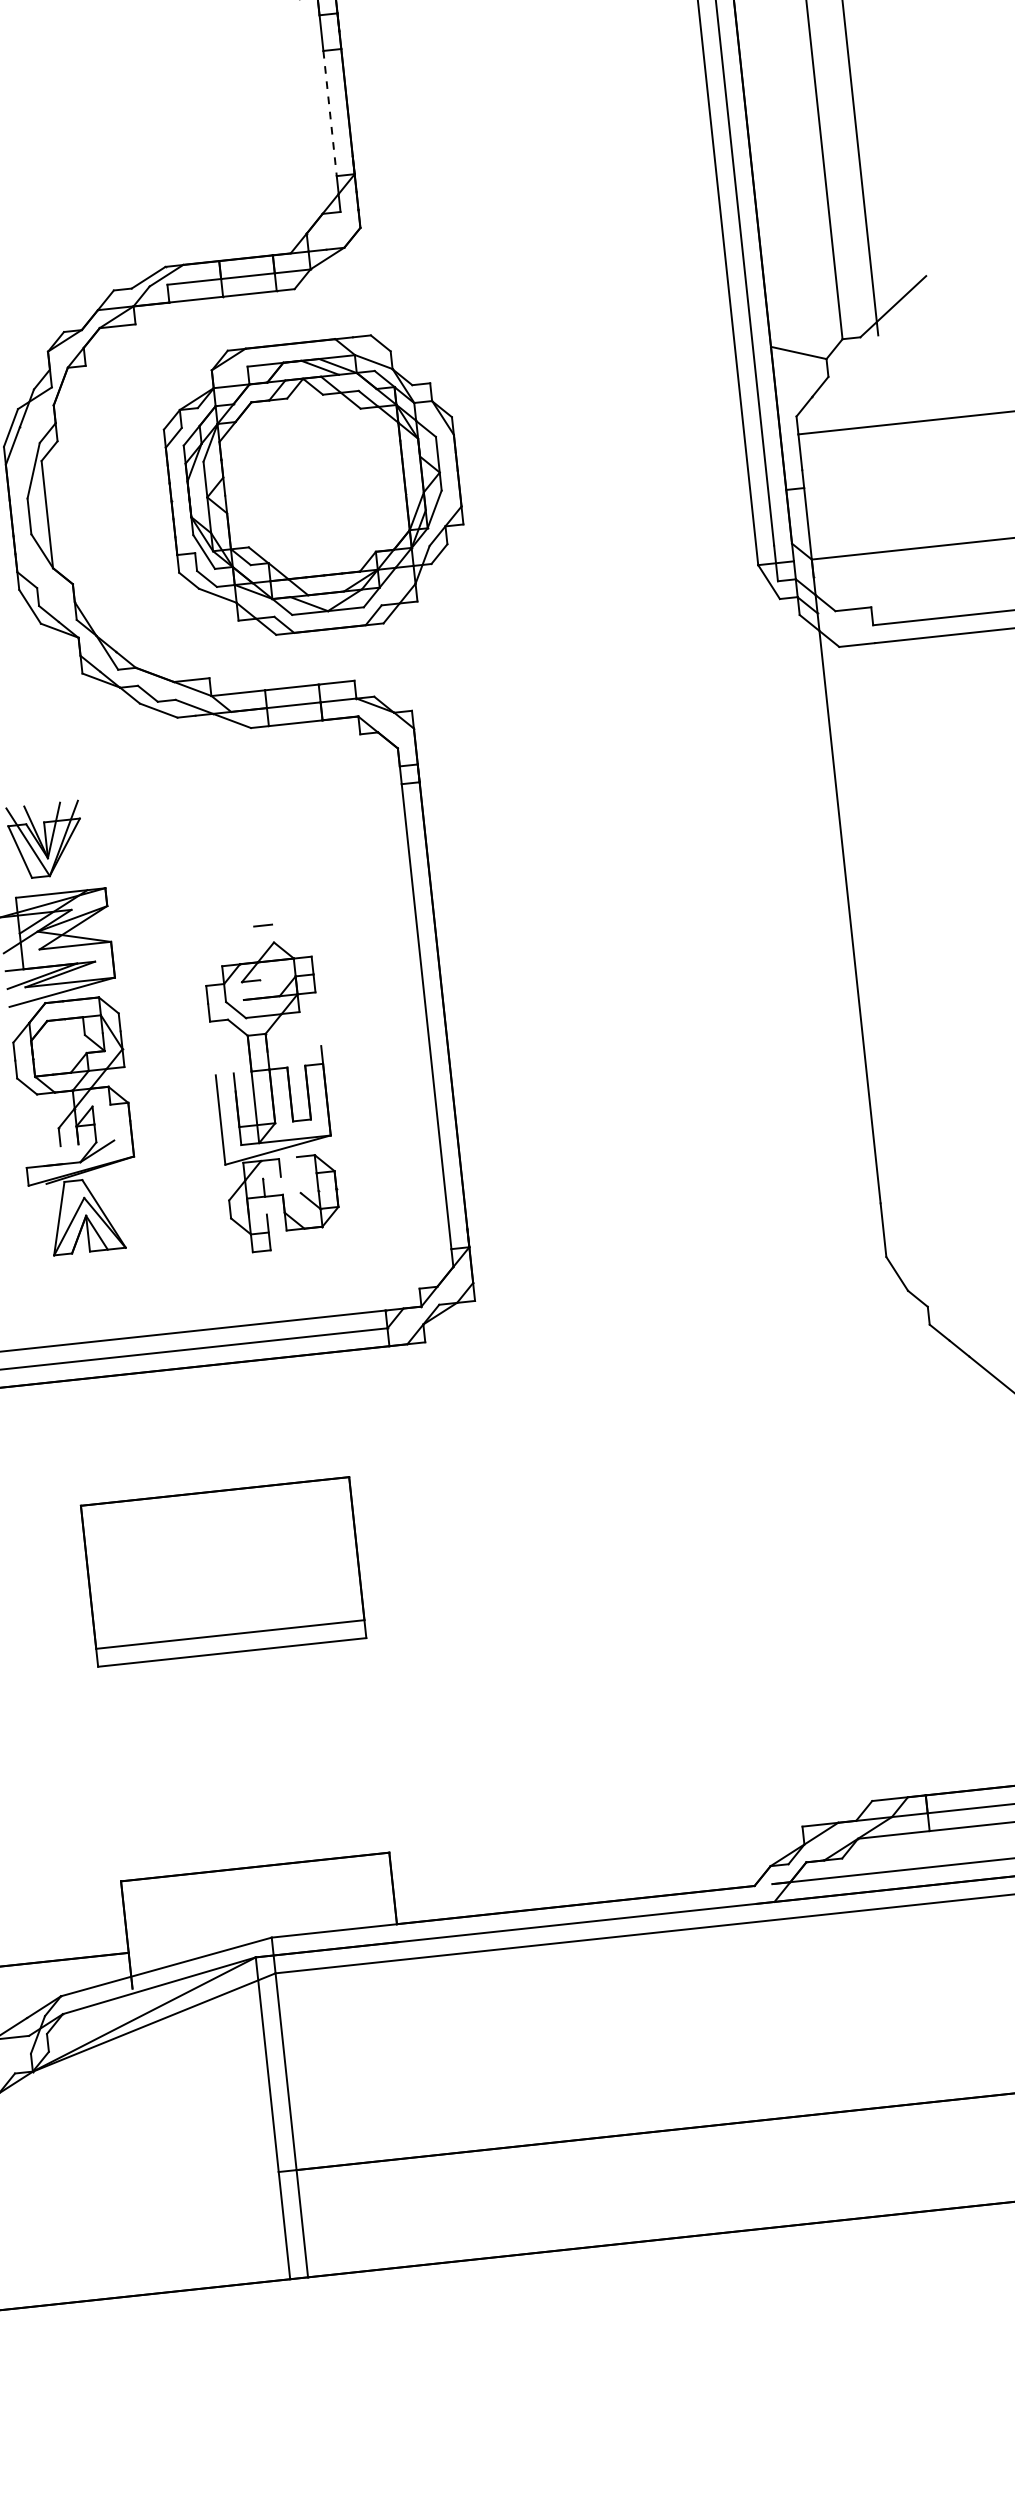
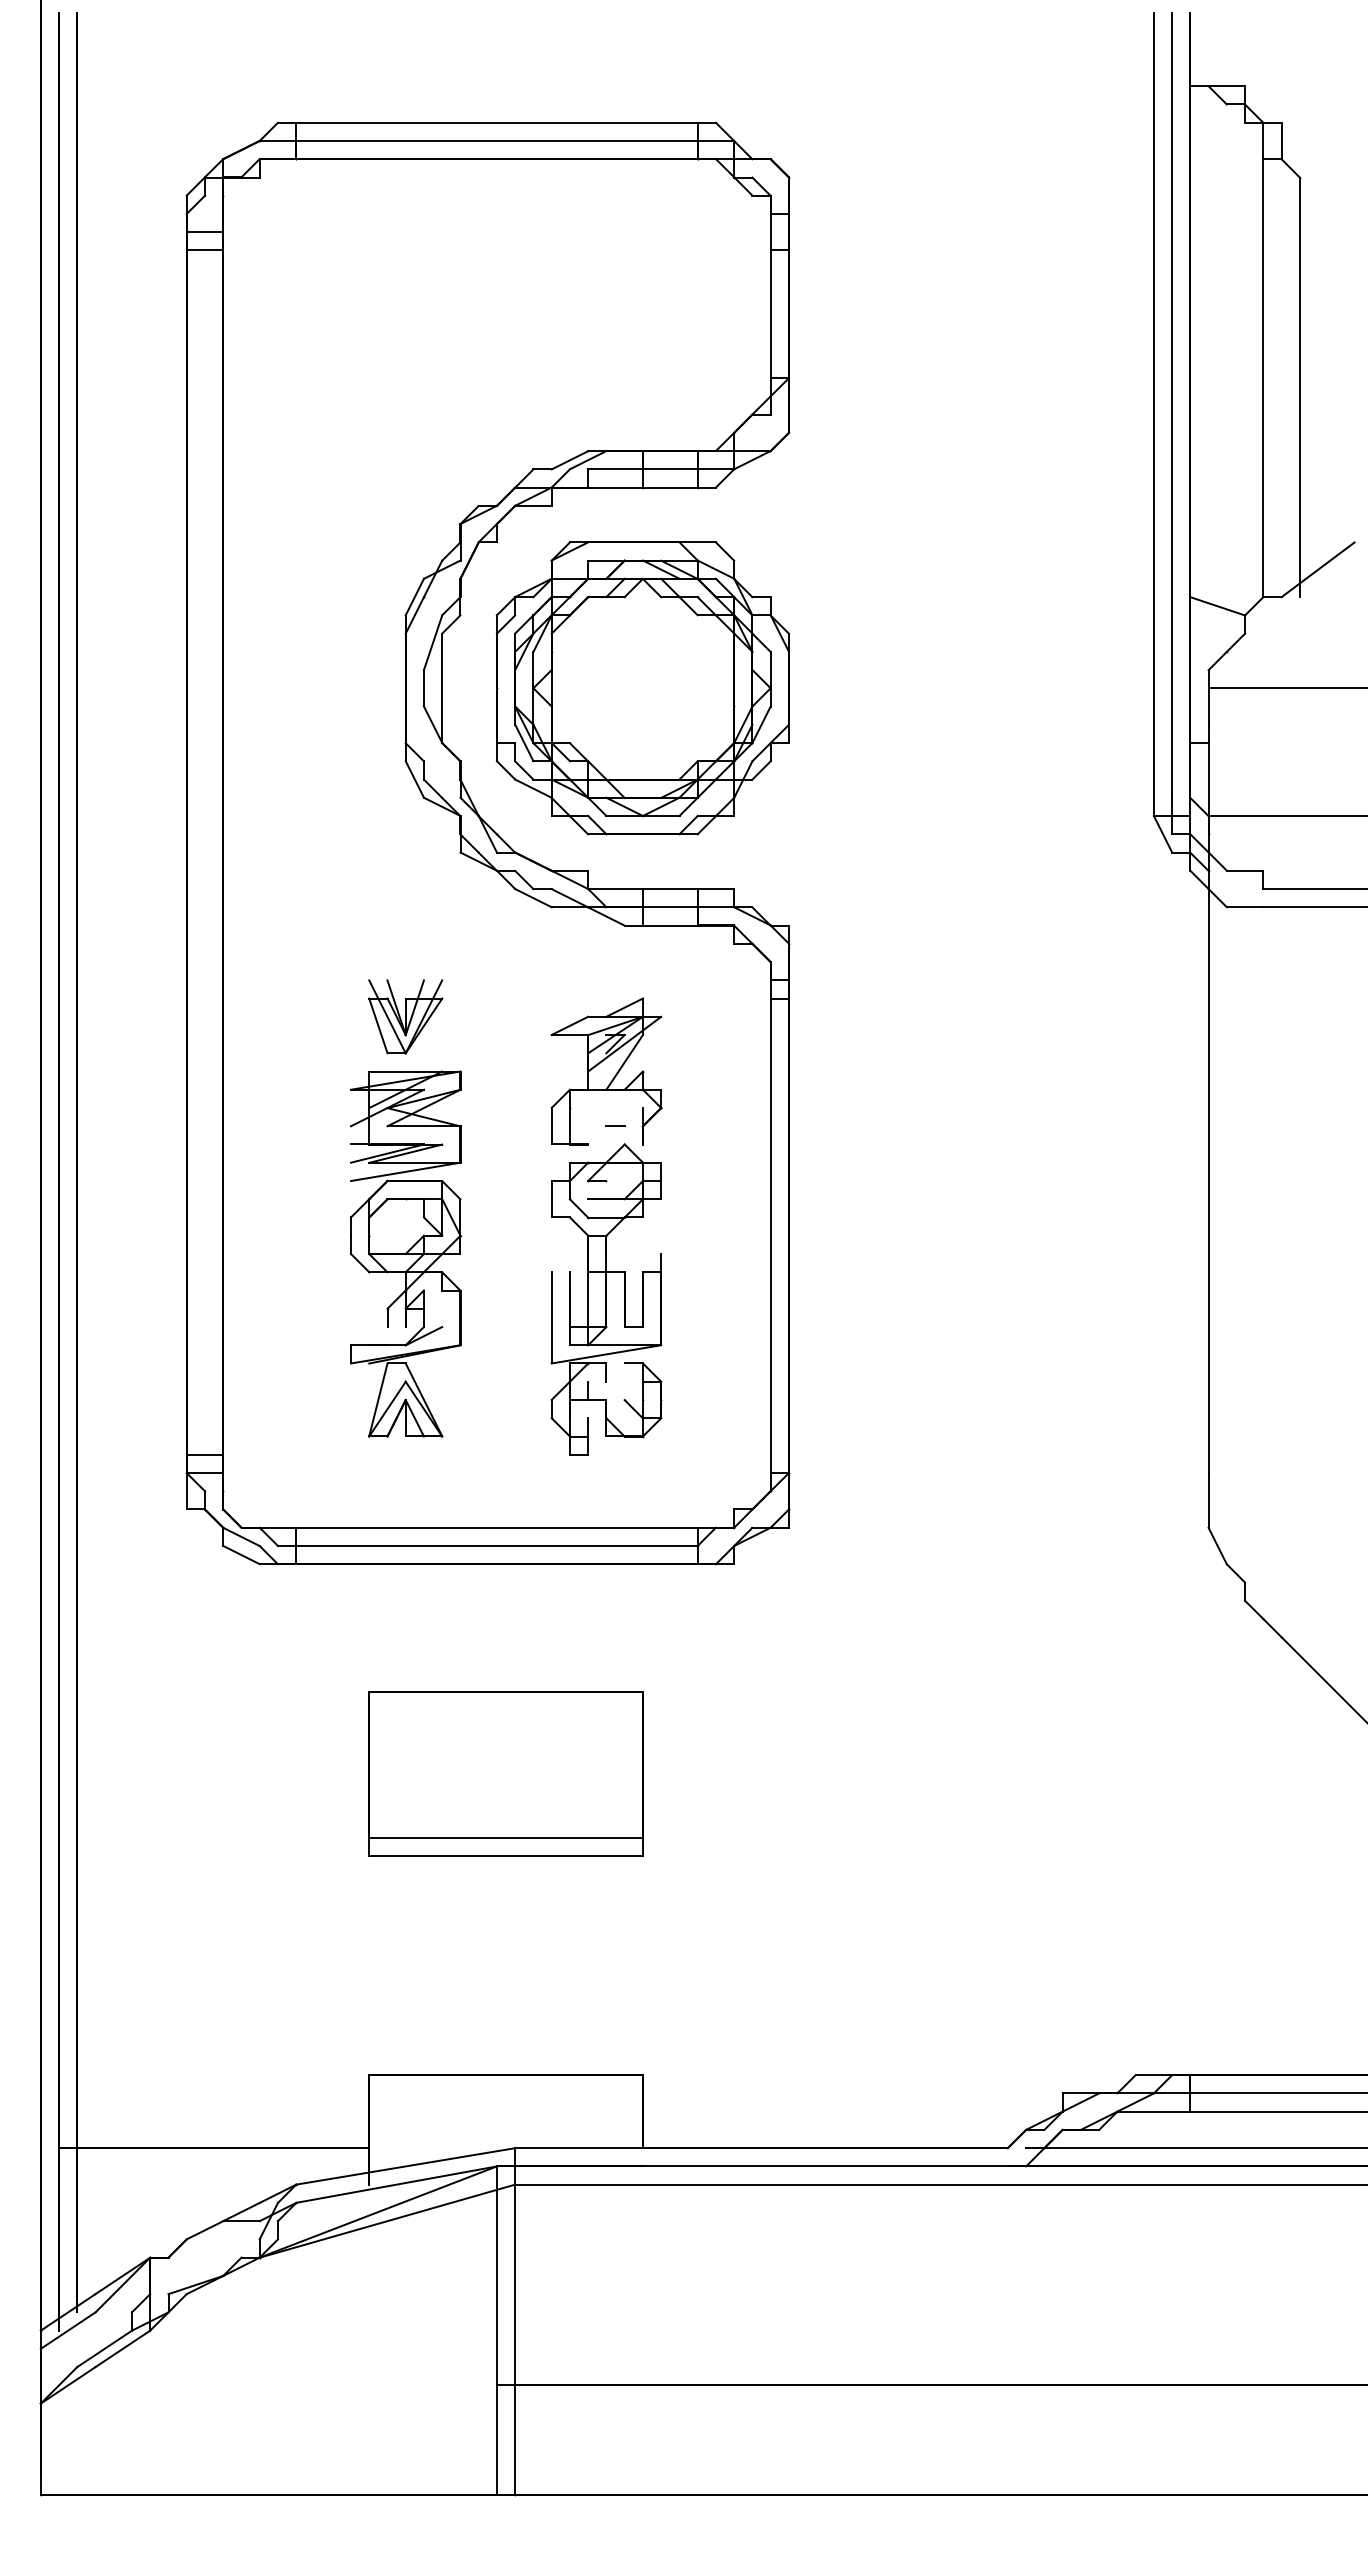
line: (329, 113) -> (770, 314), dashed -> solid
part: (314, 486) -> (642, 688), moved
part: (248, 872) -> (606, 1071), added

